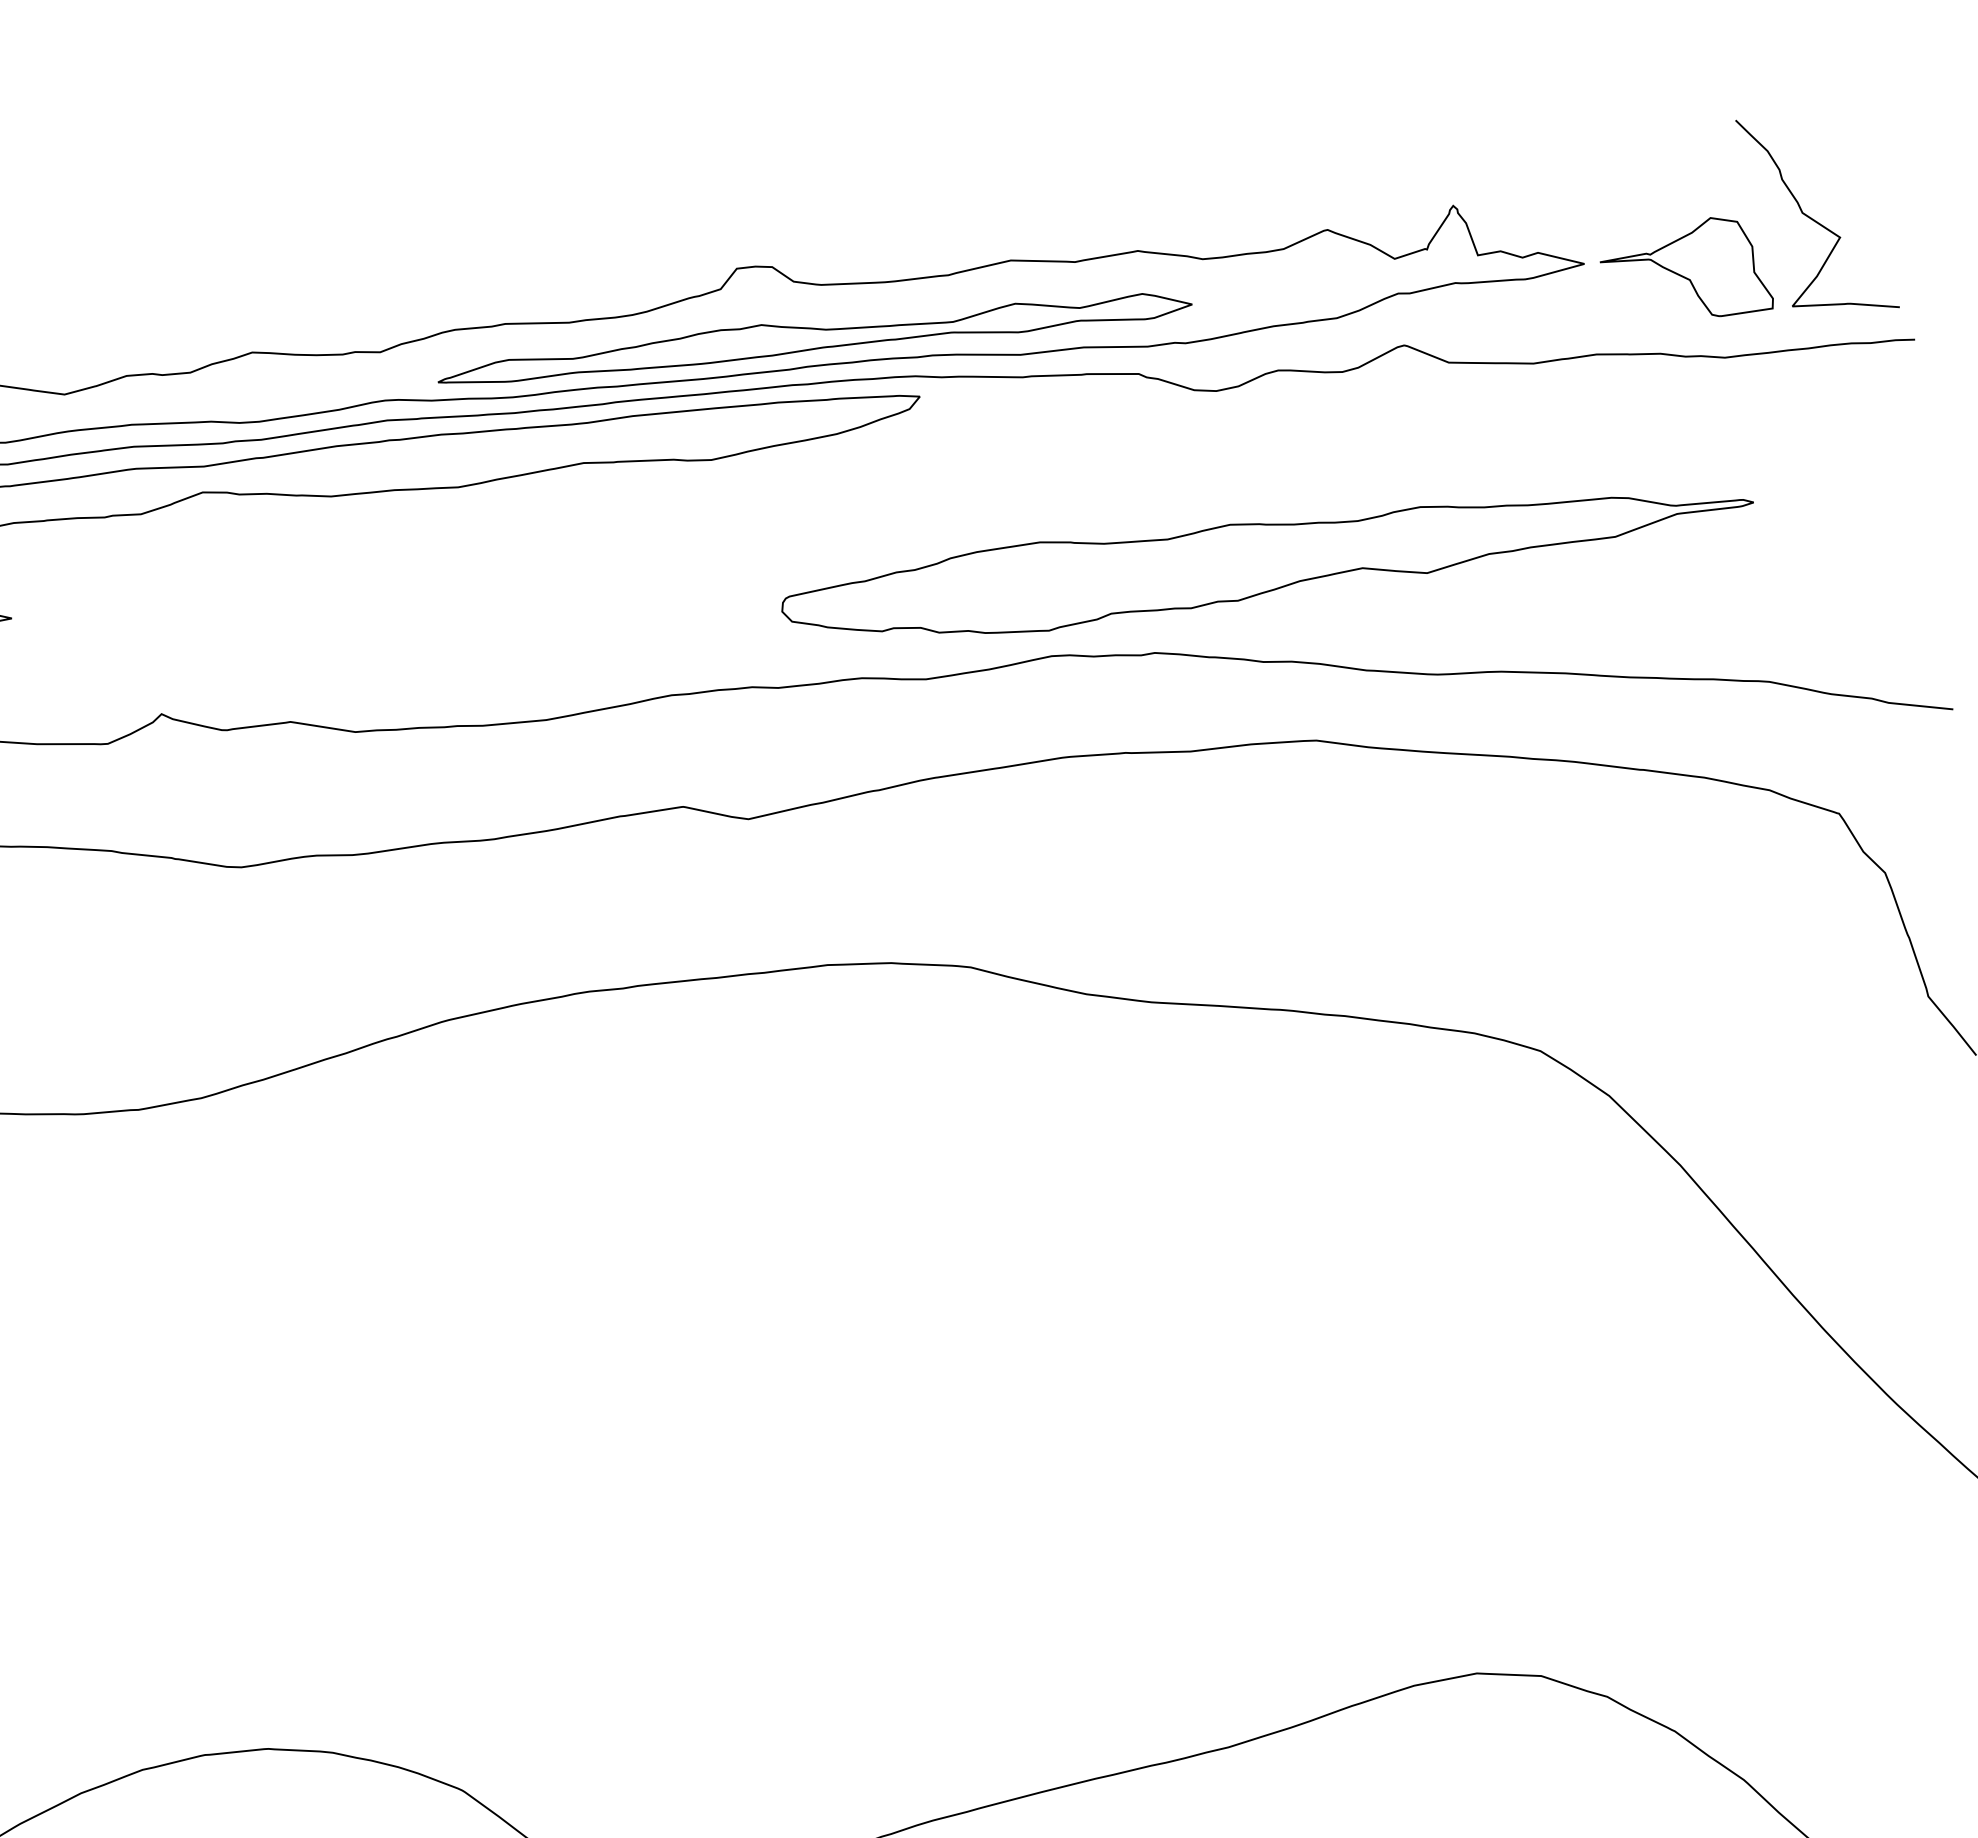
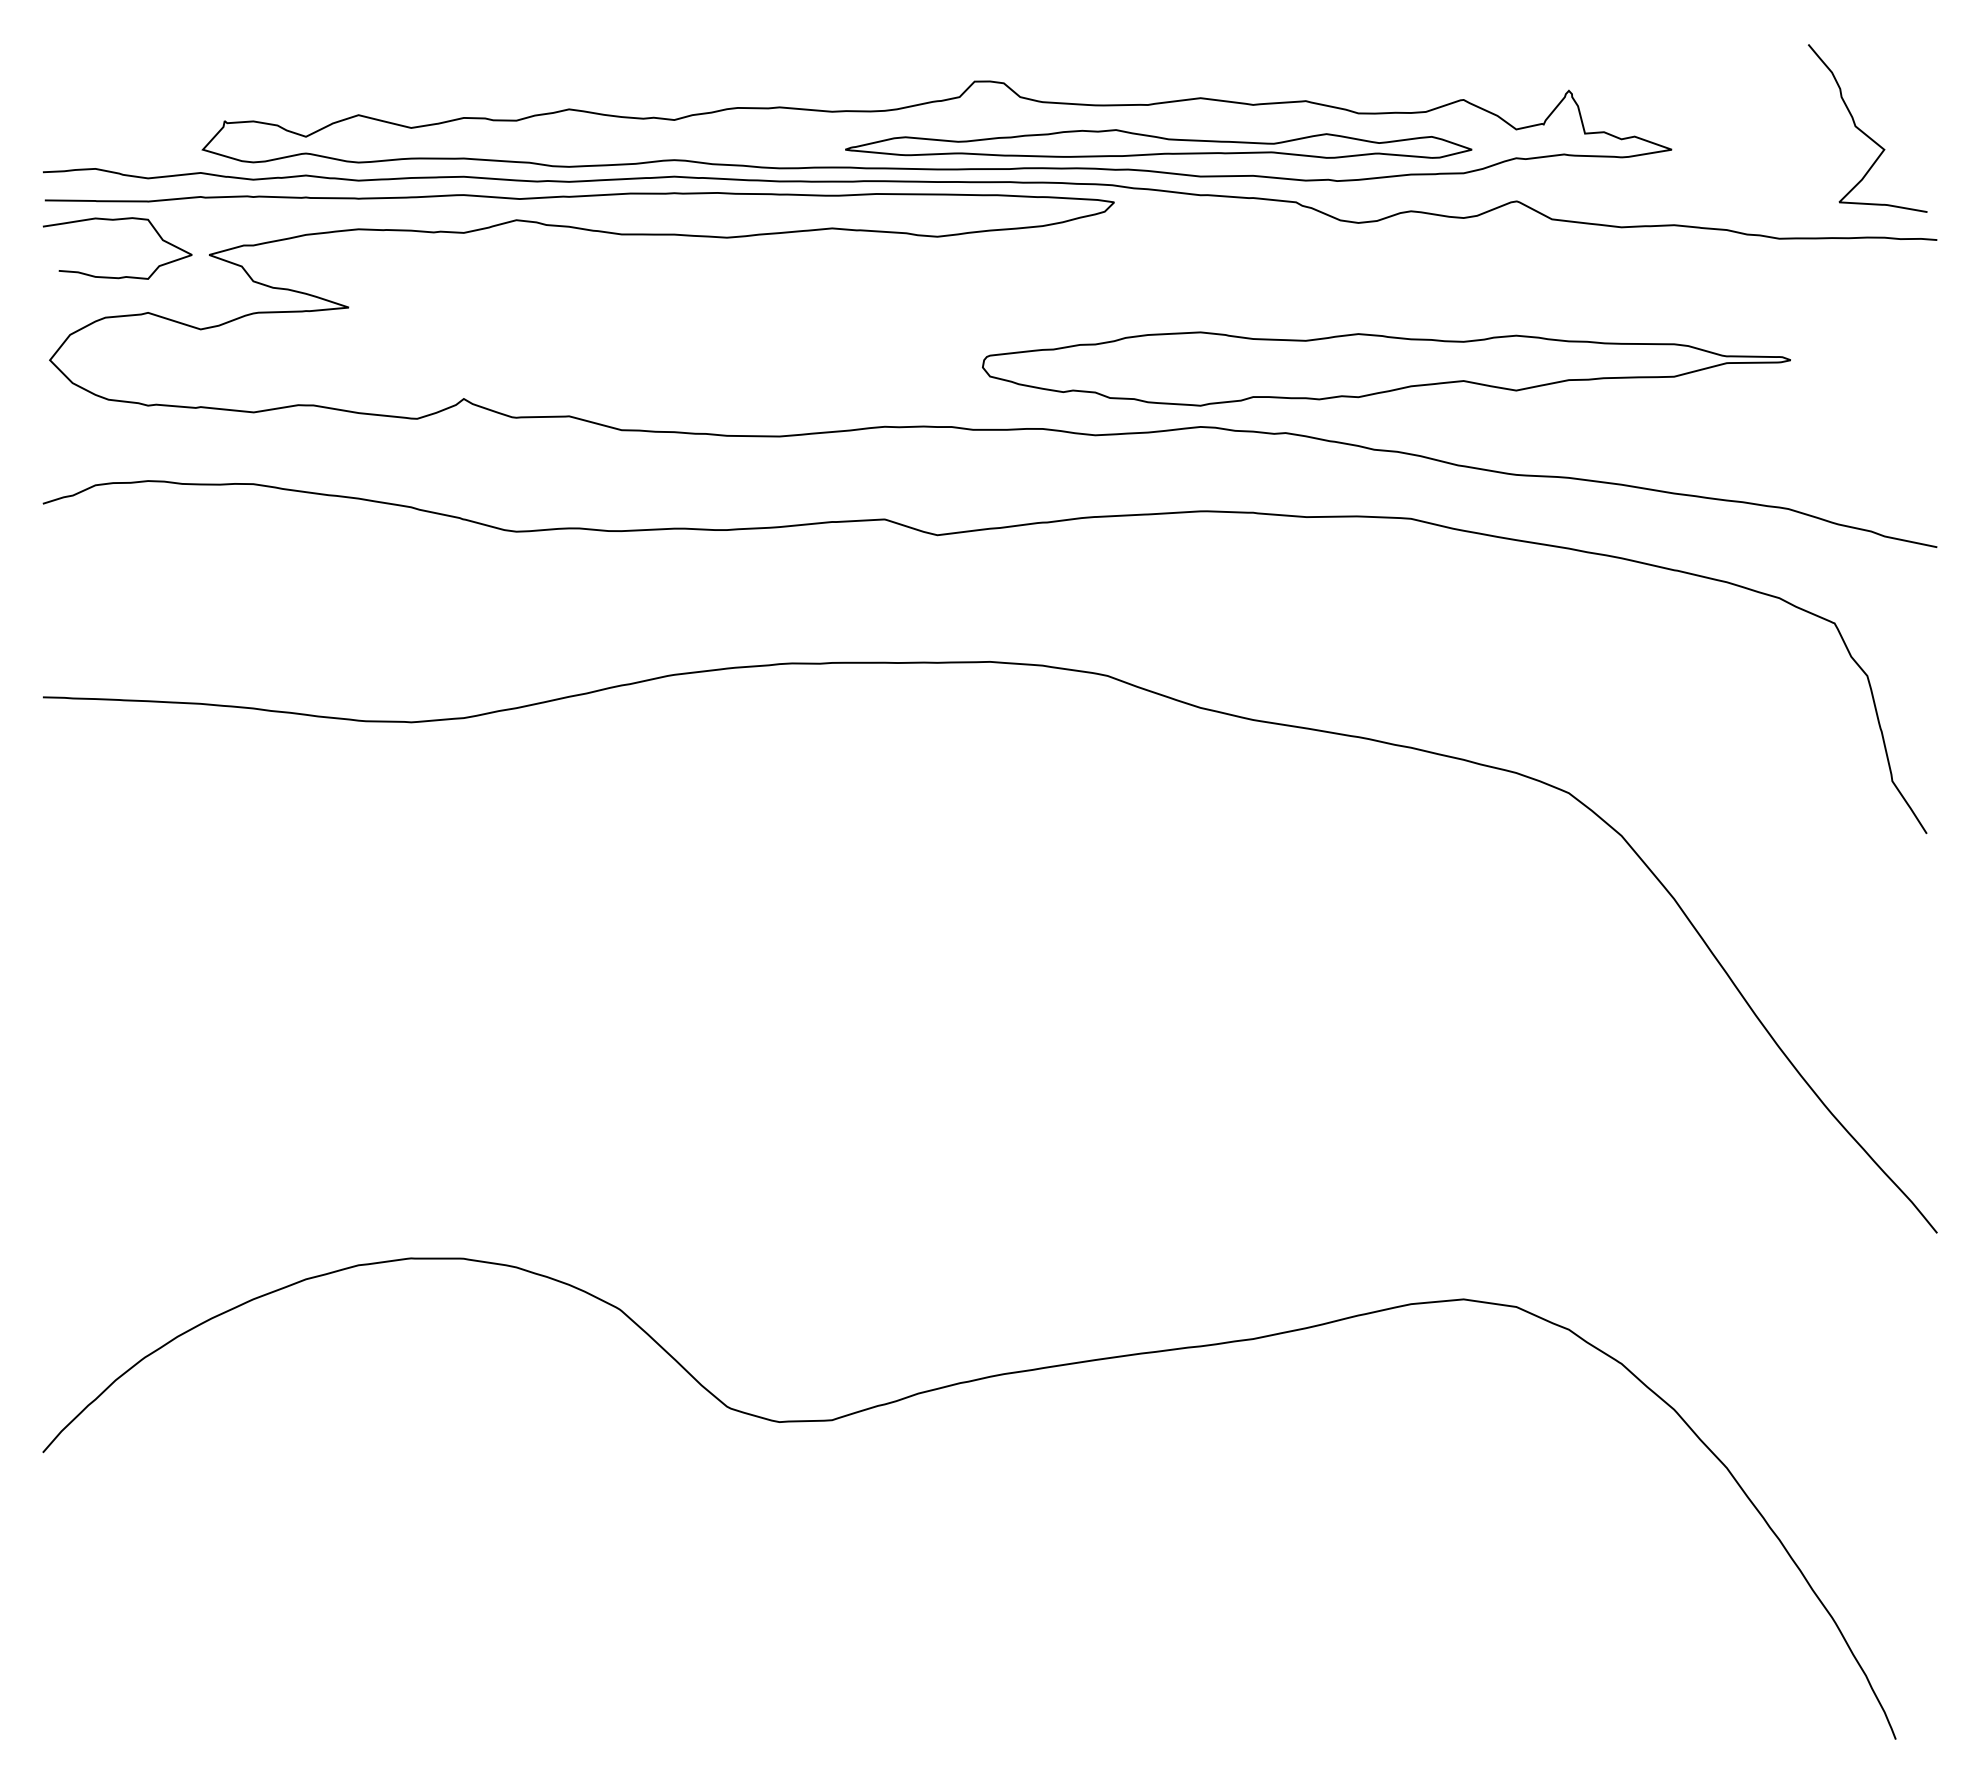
part: (1685, 270) -> (1754, 163), removed
part: (814, 335) -> (1158, 143), moved

